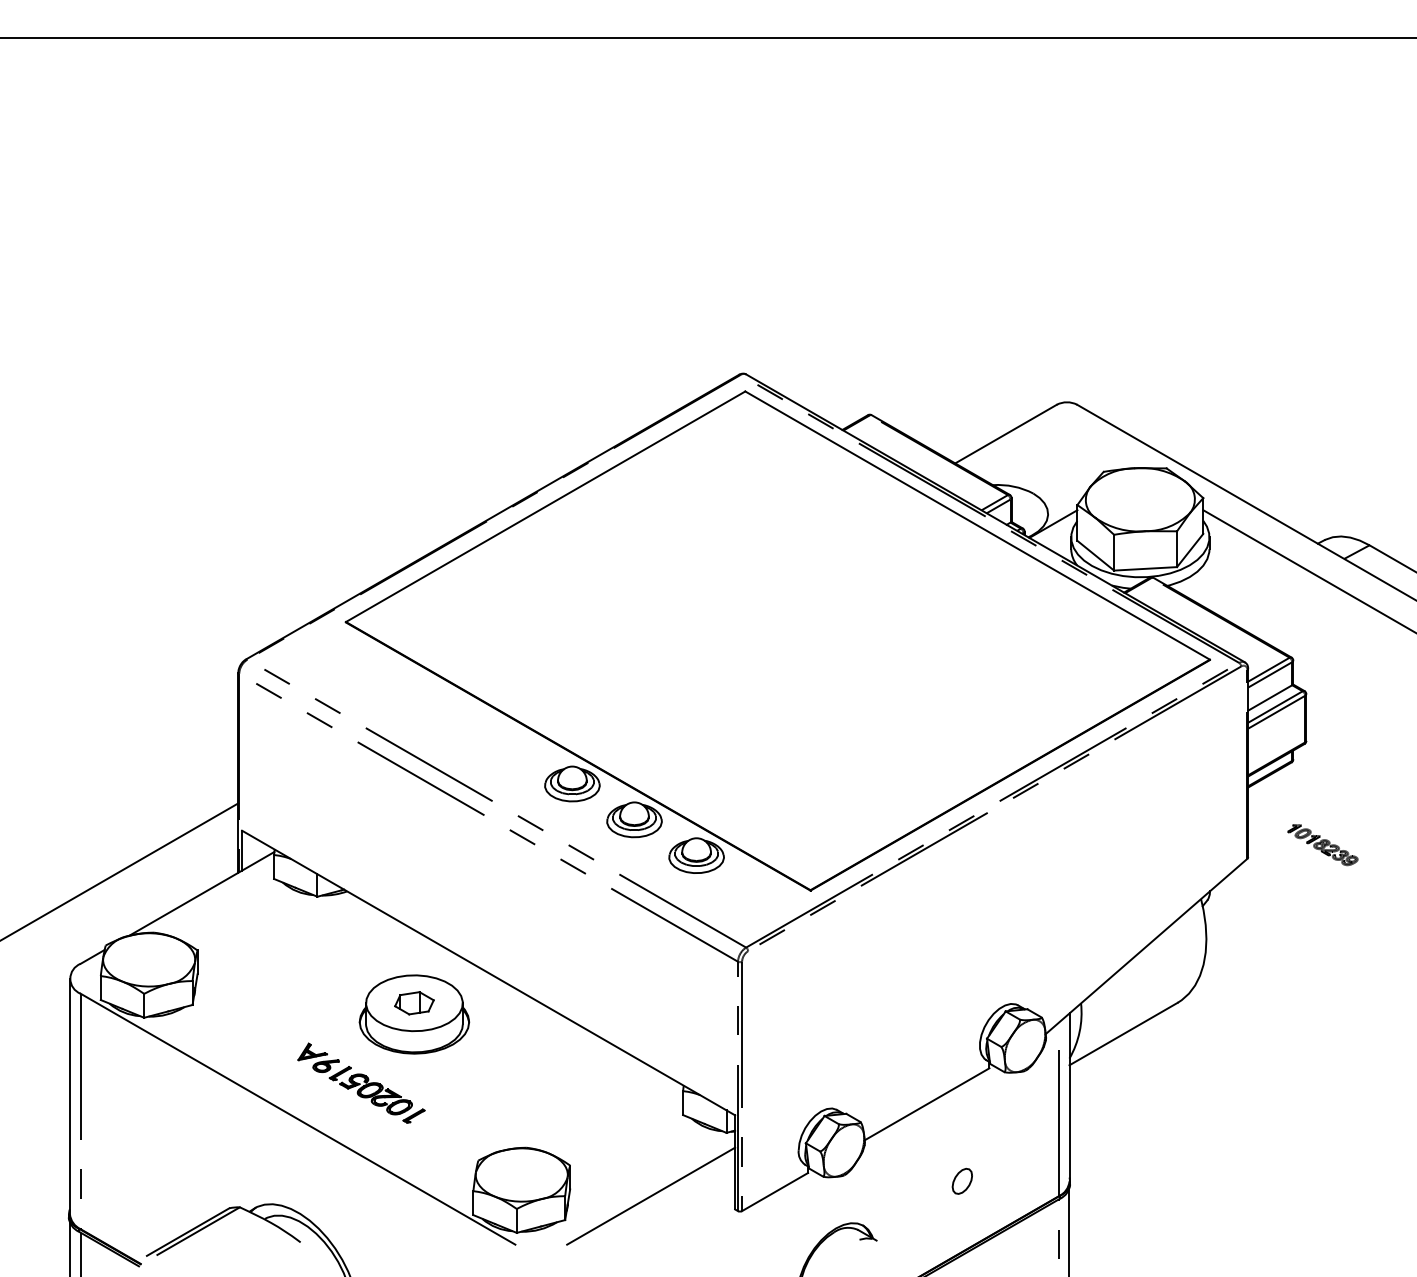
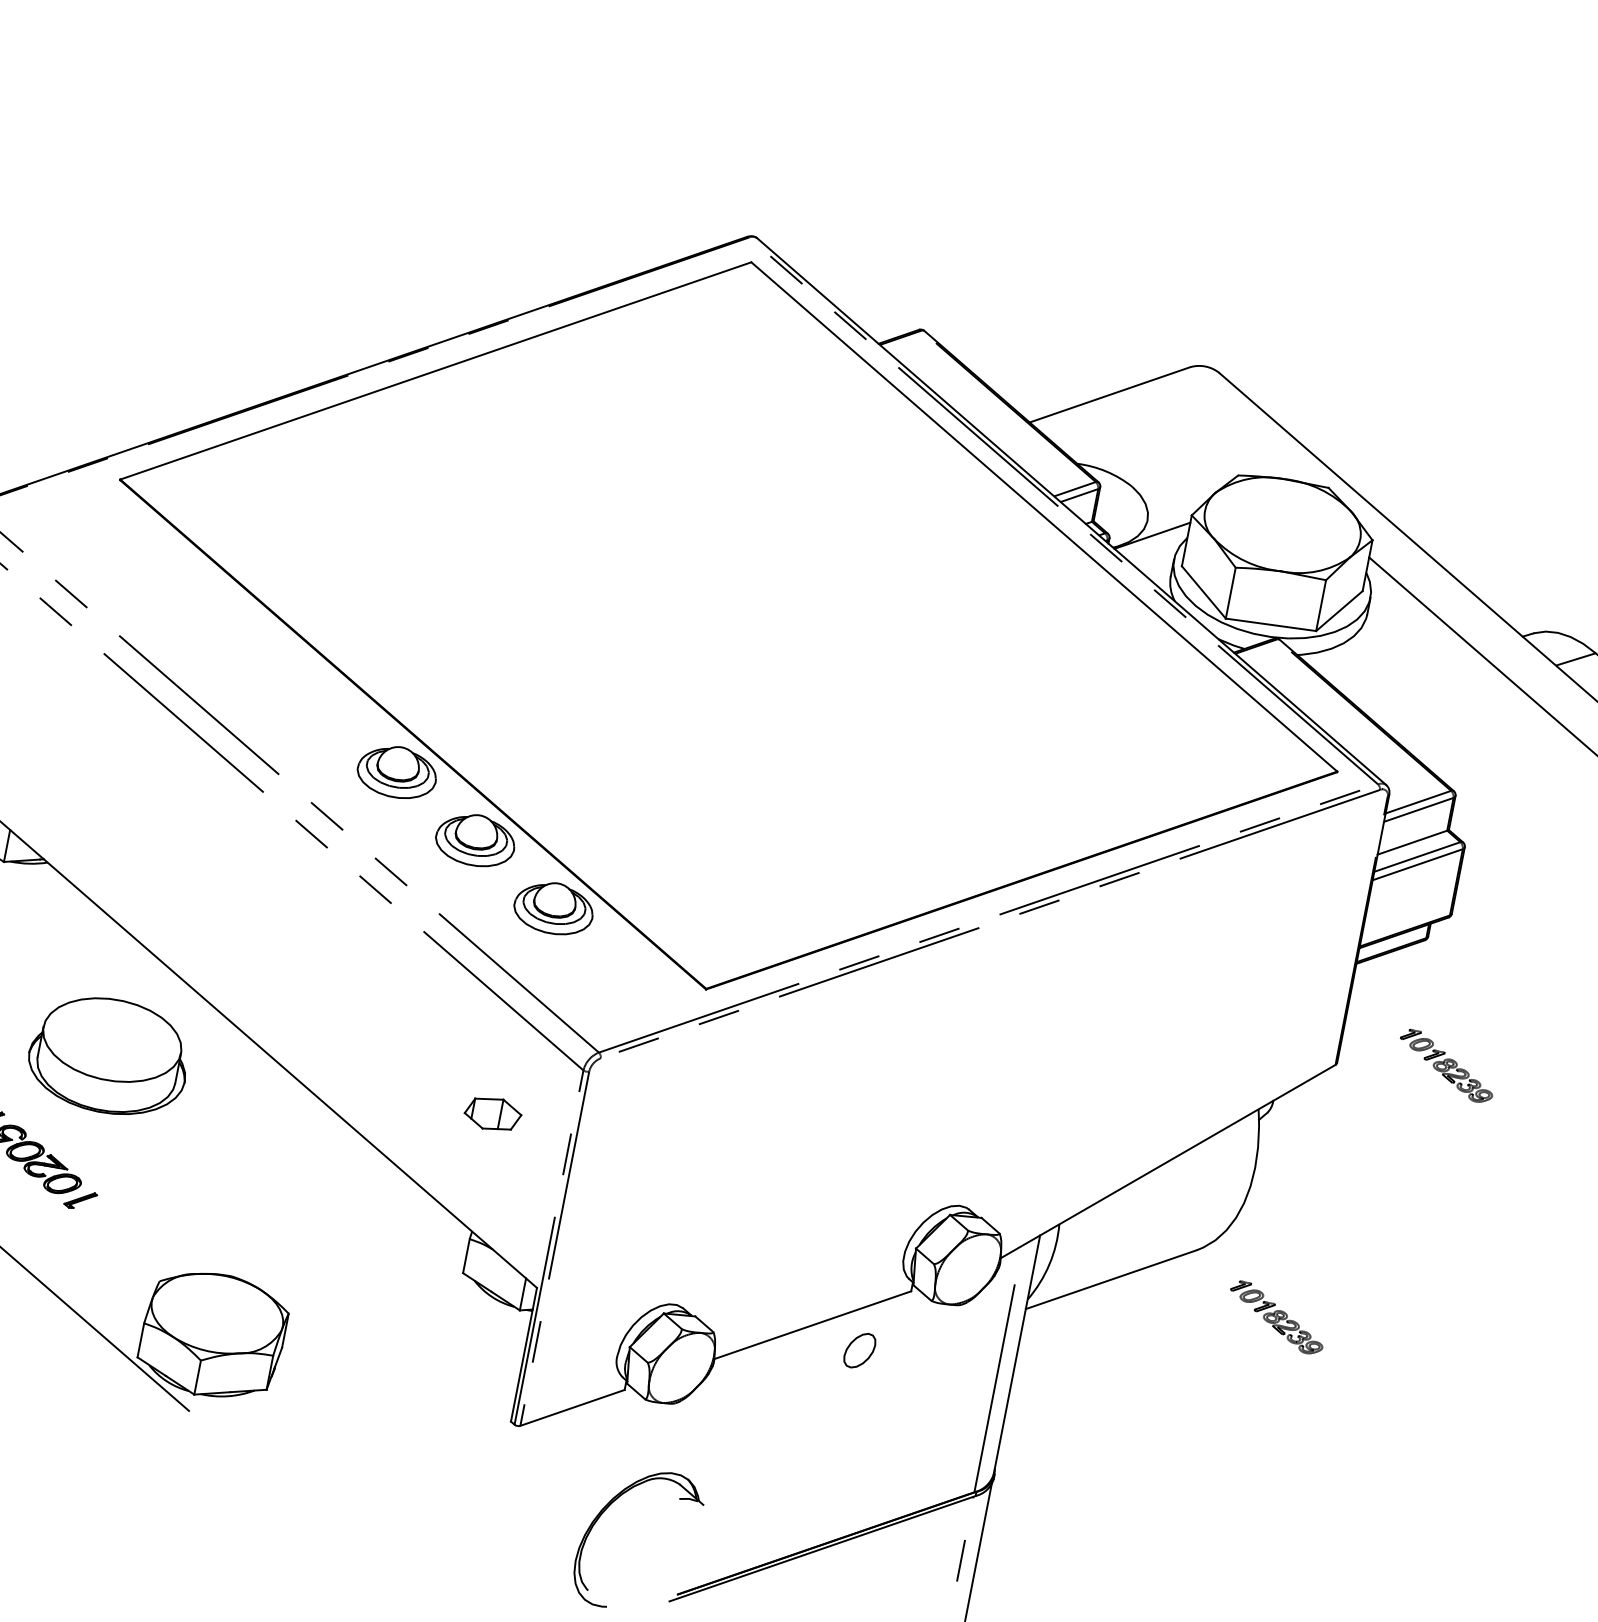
part: (414, 1003) -> (493, 1114), moved
part: (1240, 1038) -> (1276, 1318), added
part: (961, 1180) -> (858, 1349), moved
line: (651, 1195) -> (396, 1378), removed

